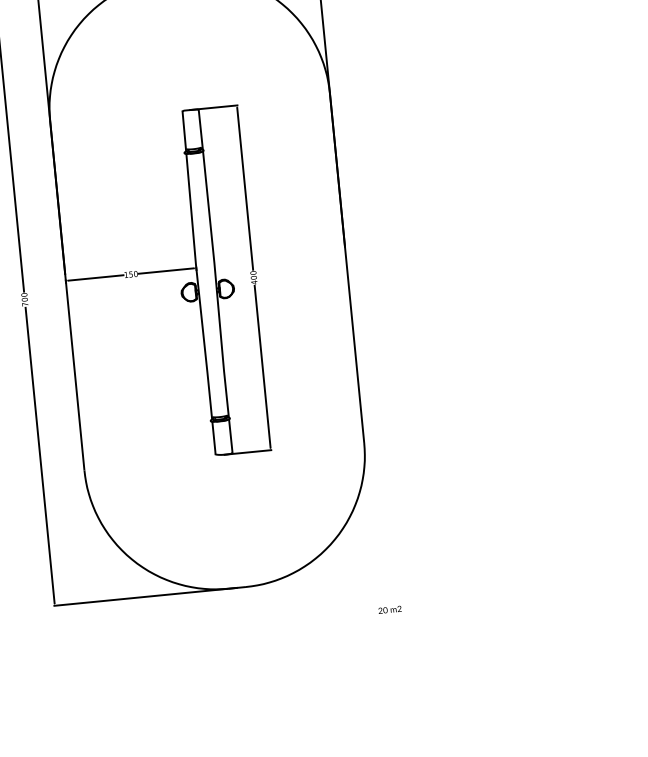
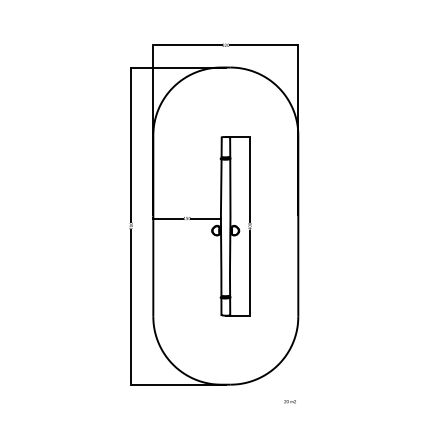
text: (388, 609) -> (289, 401), moved

